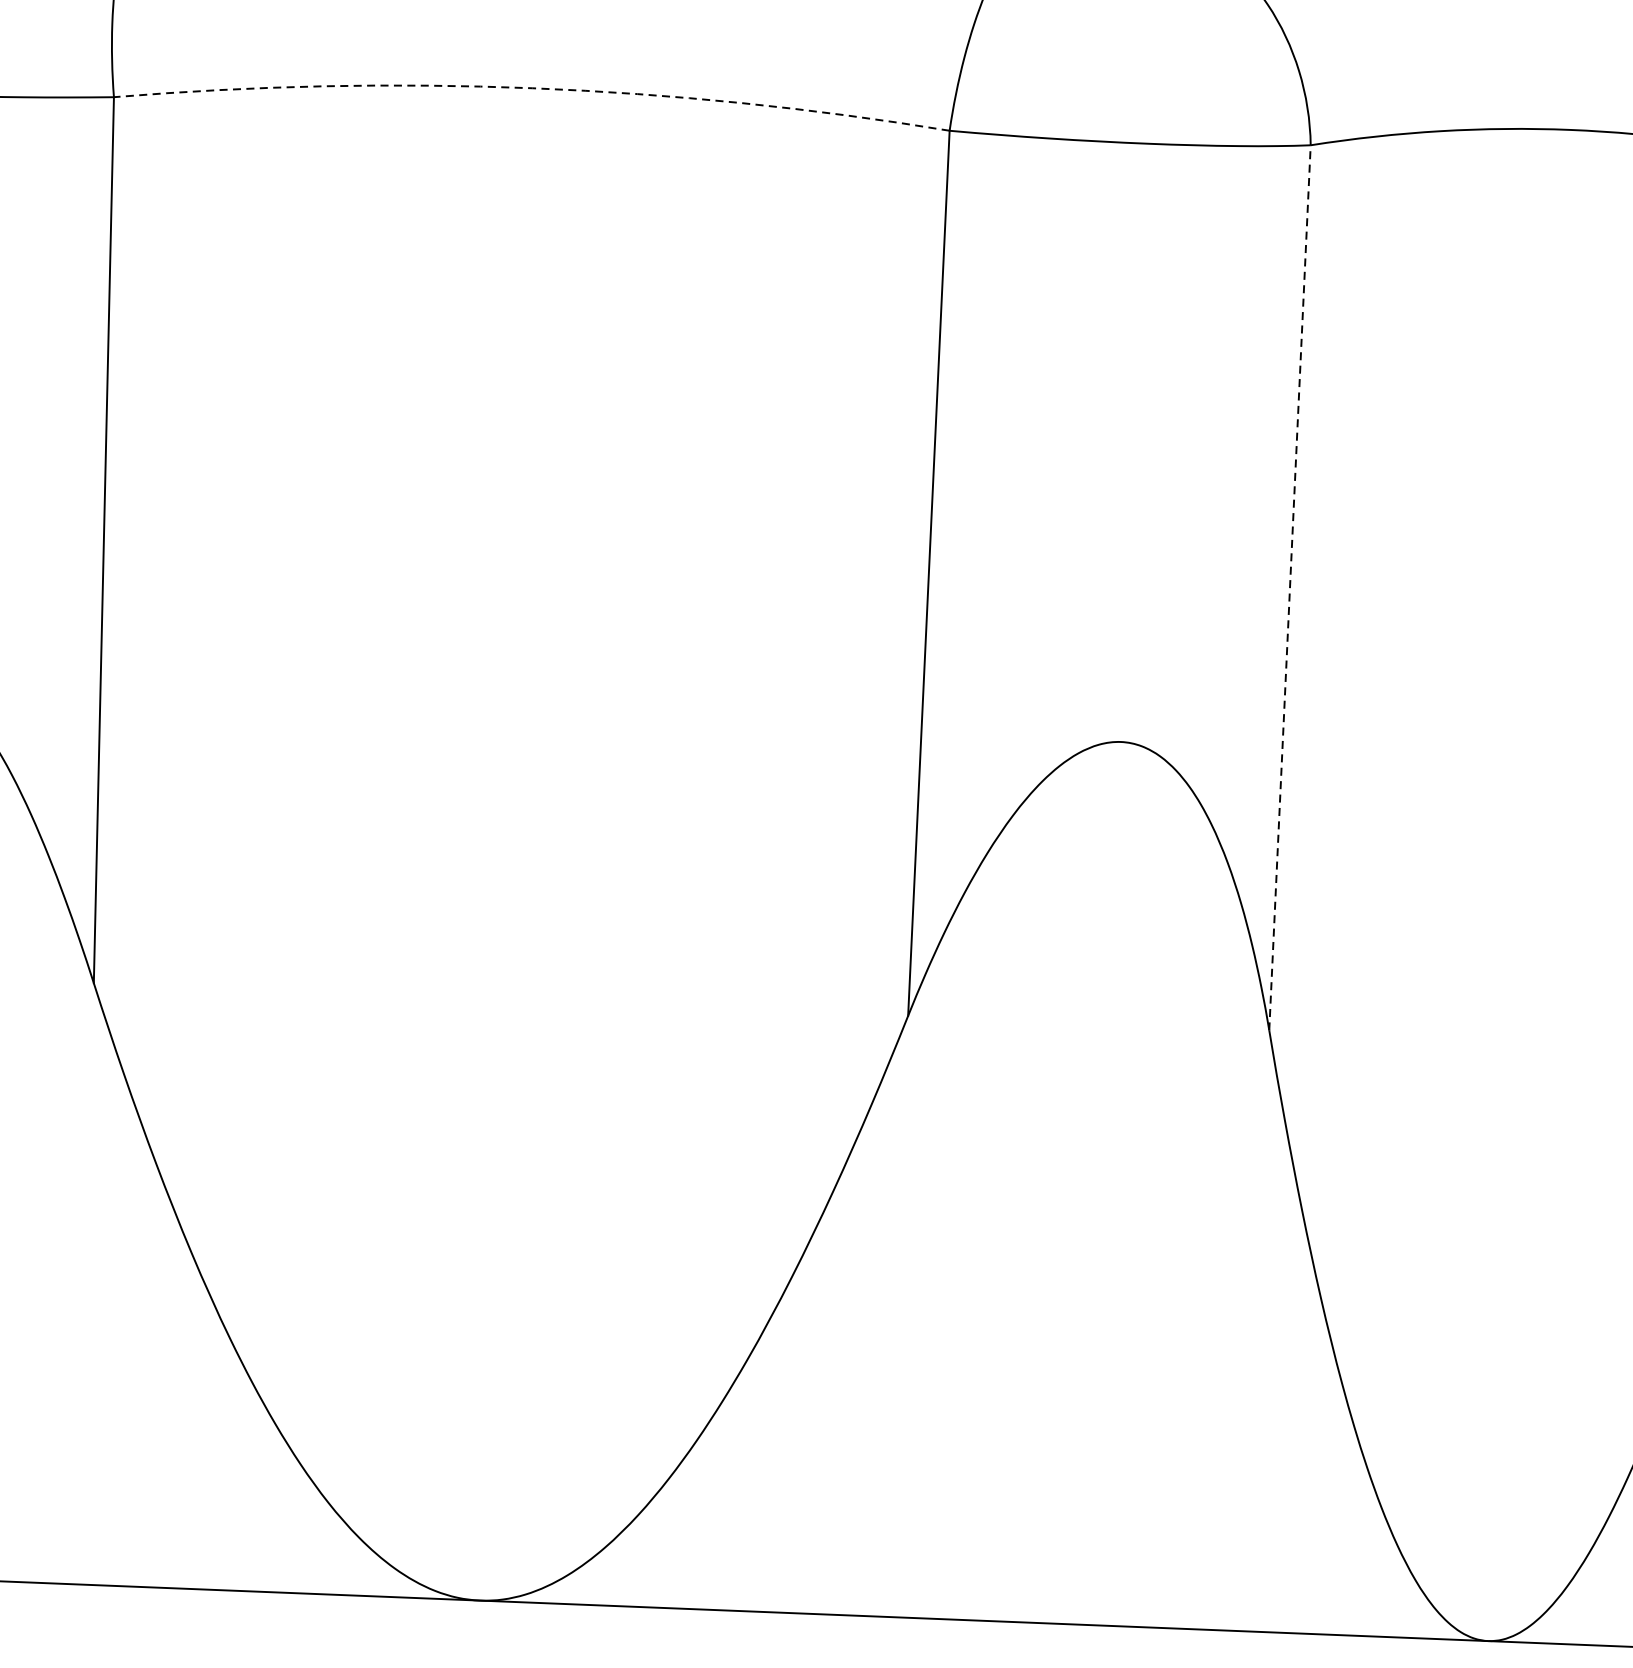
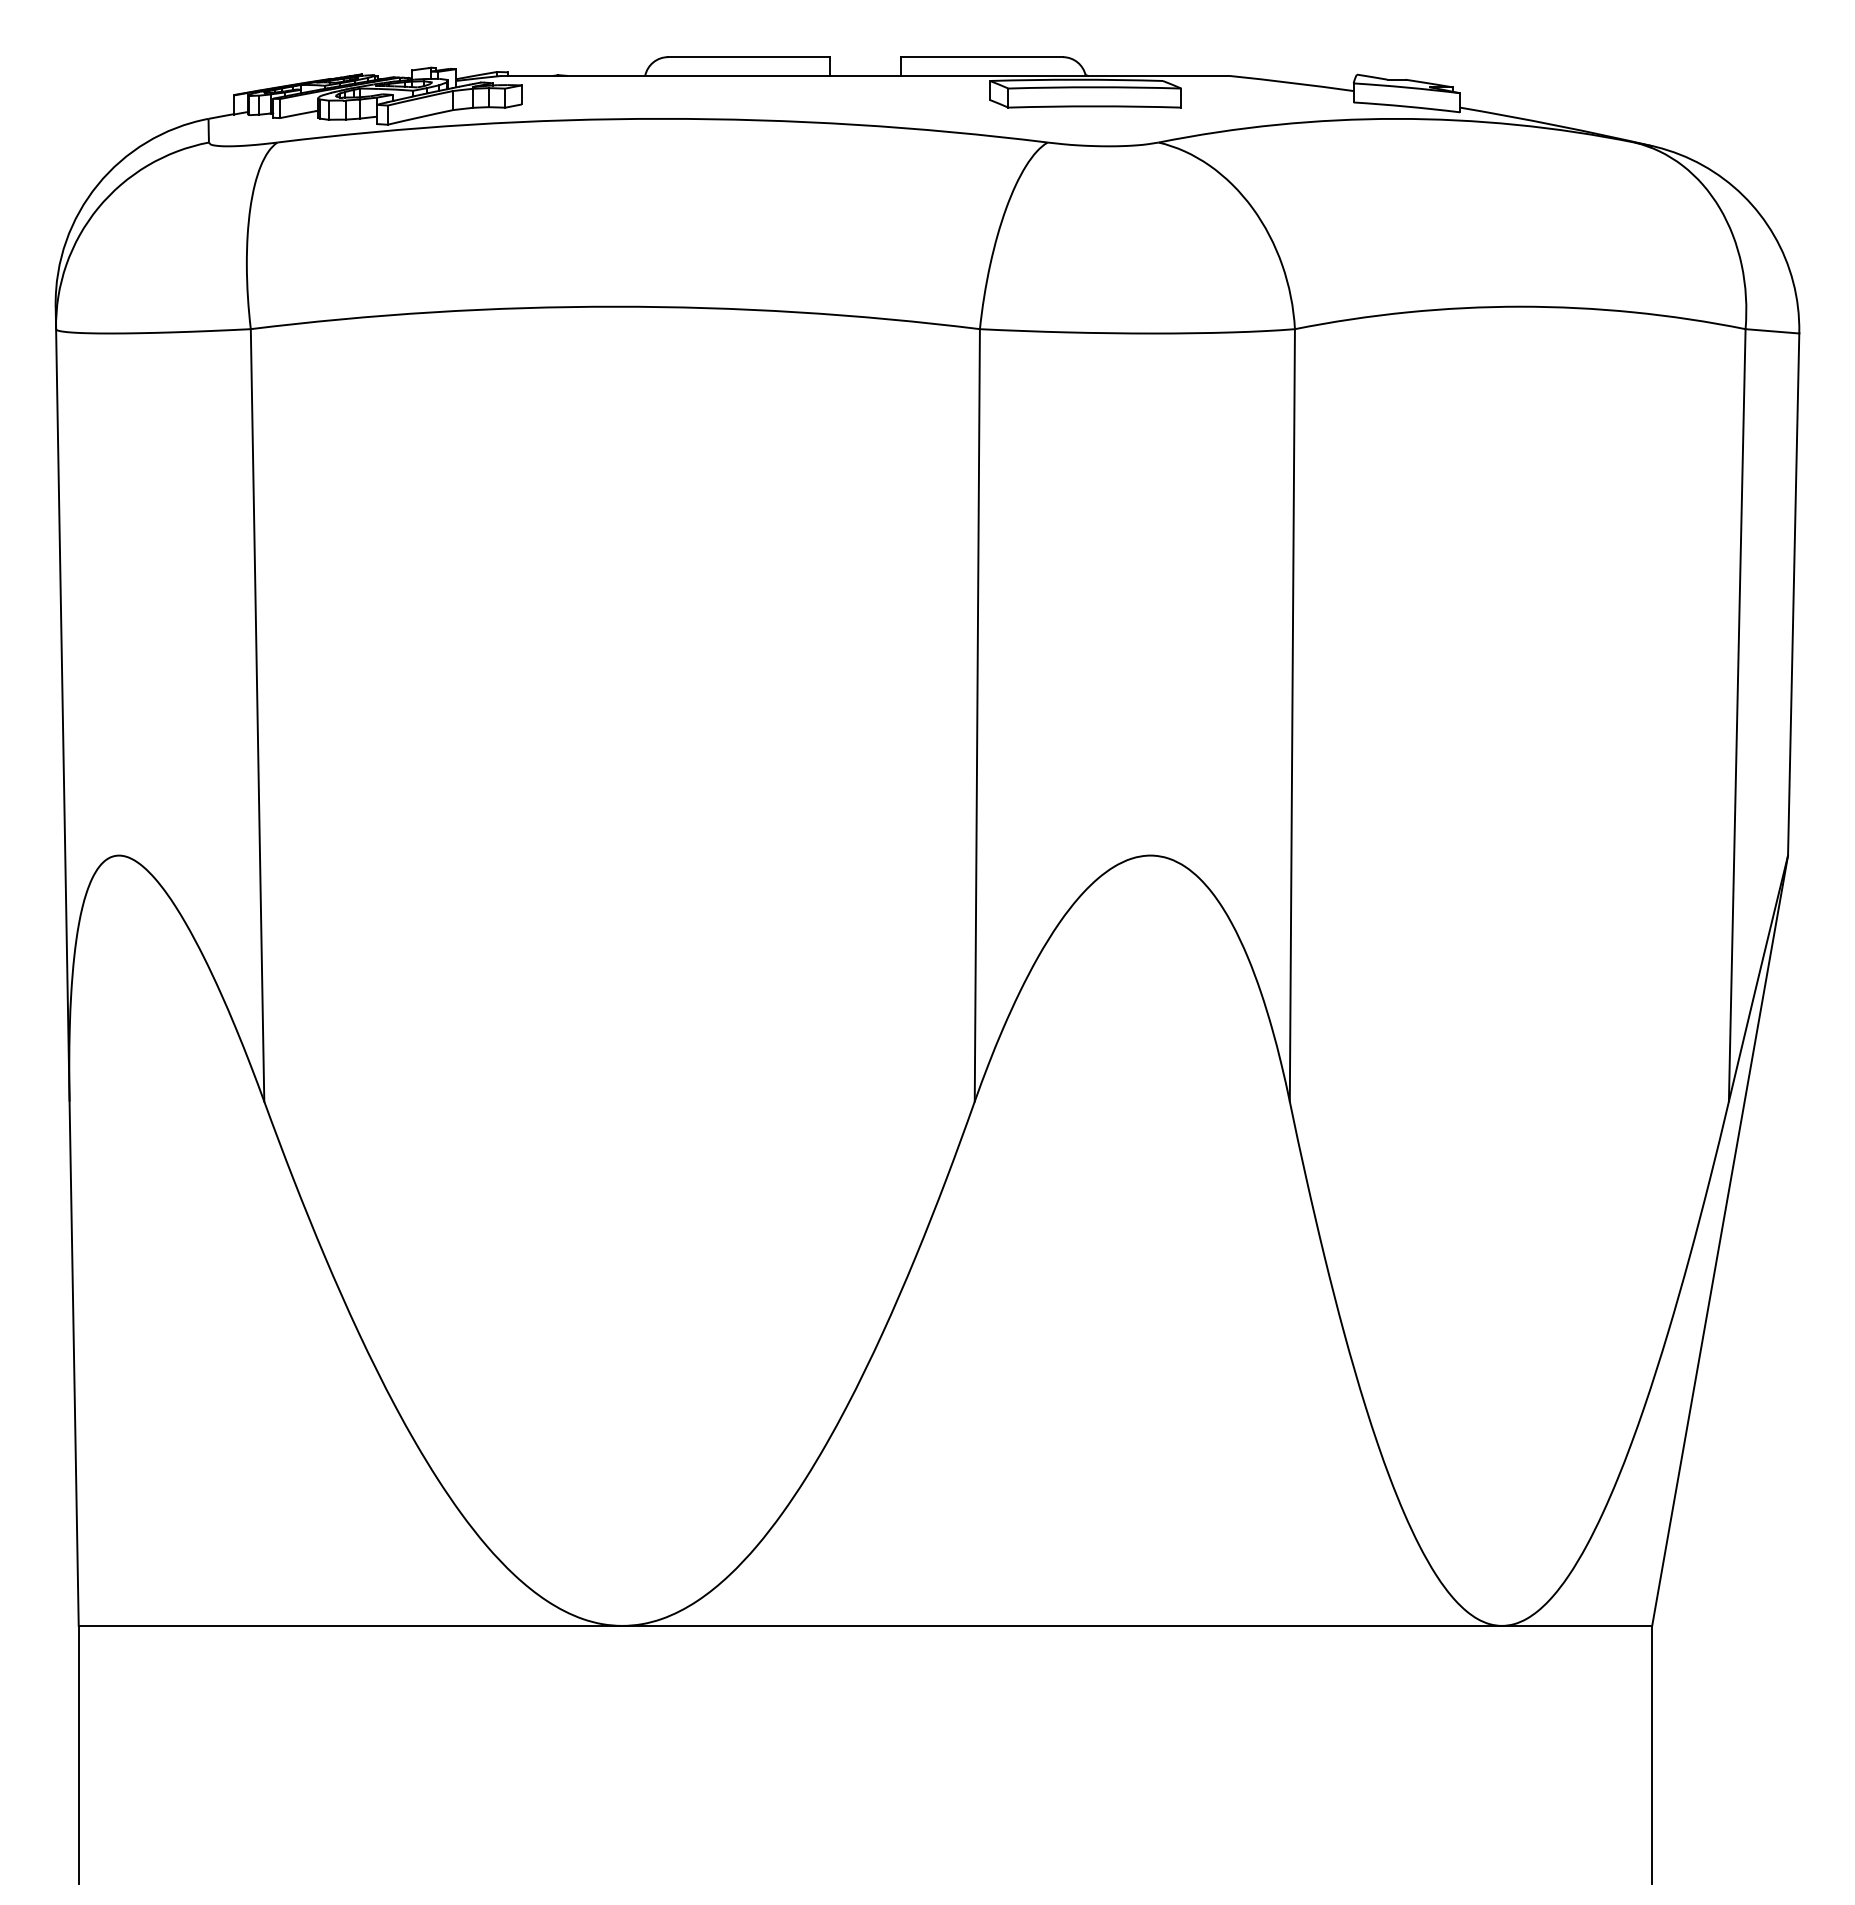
arc: (532, 88) -> (615, 306), dashed -> solid
line: (1290, 586) -> (1292, 714), dashed -> solid

